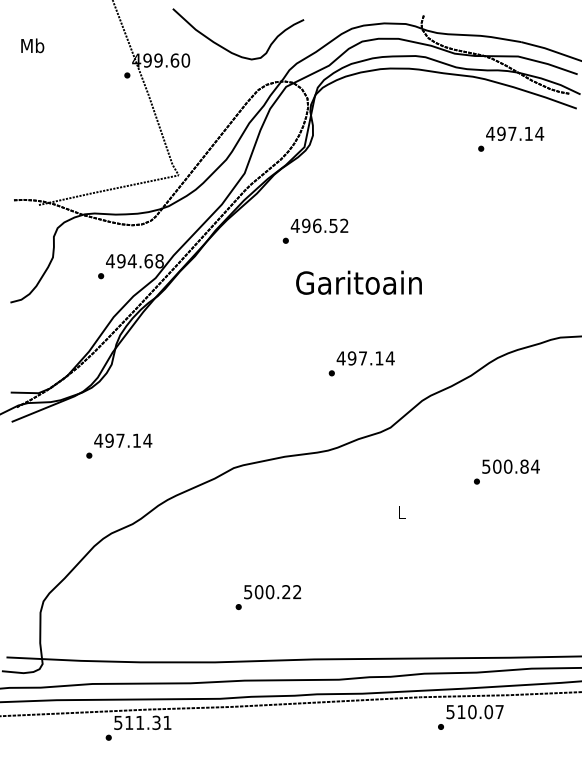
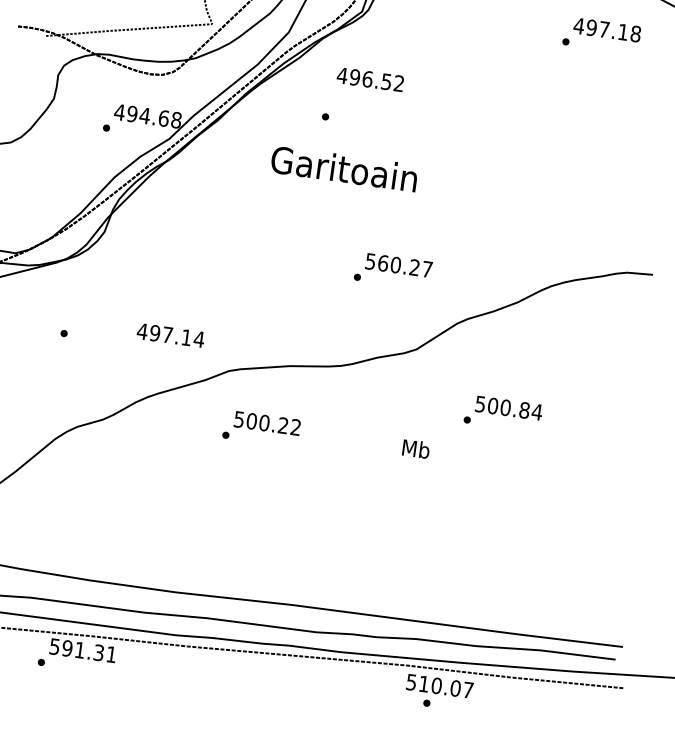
text: (539, 133) -> (635, 33), 497.14 -> 497.18
text: (319, 225) -> (370, 79), moved
text: (358, 282) -> (343, 168), moved
text: (365, 358) -> (398, 265), 497.14 -> 560.27
text: (123, 440) -> (171, 335), moved
text: (506, 471) -> (503, 413), moved
text: (401, 512) -> (415, 449), L -> Mb
text: (268, 597) -> (261, 429), moved
text: (474, 712) -> (439, 686), moved
text: (129, 722) -> (67, 648), 511.31 -> 591.31

